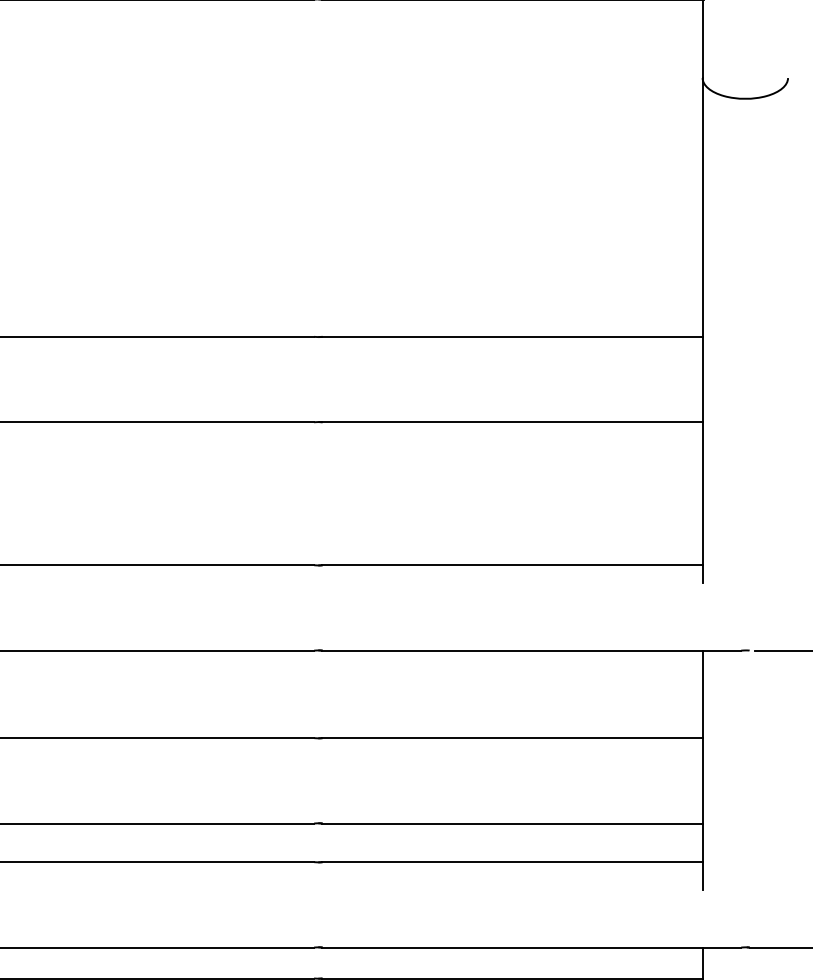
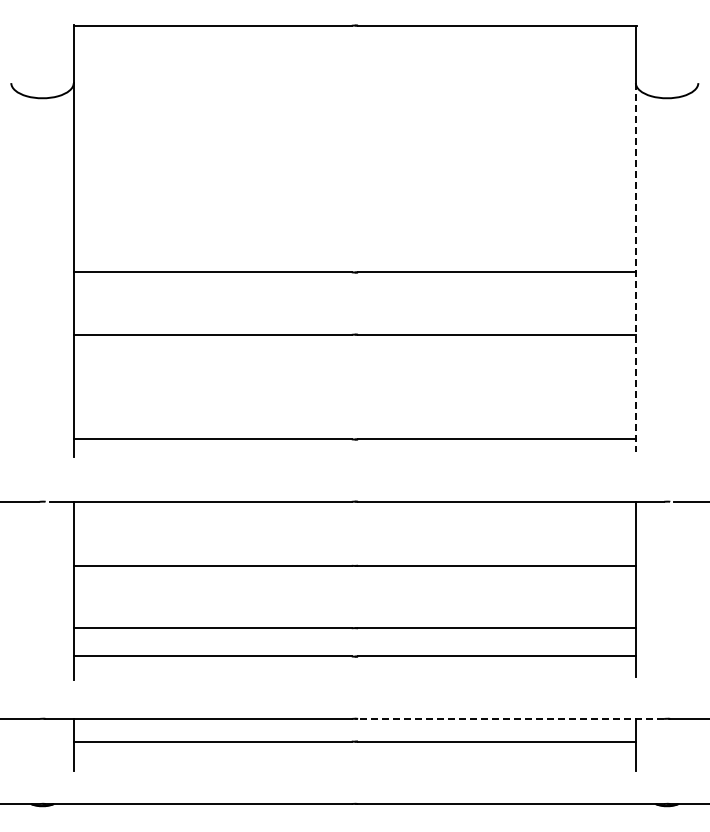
line: (702, 330) -> (635, 267), solid -> dashed
line: (531, 946) -> (510, 718), solid -> dashed

